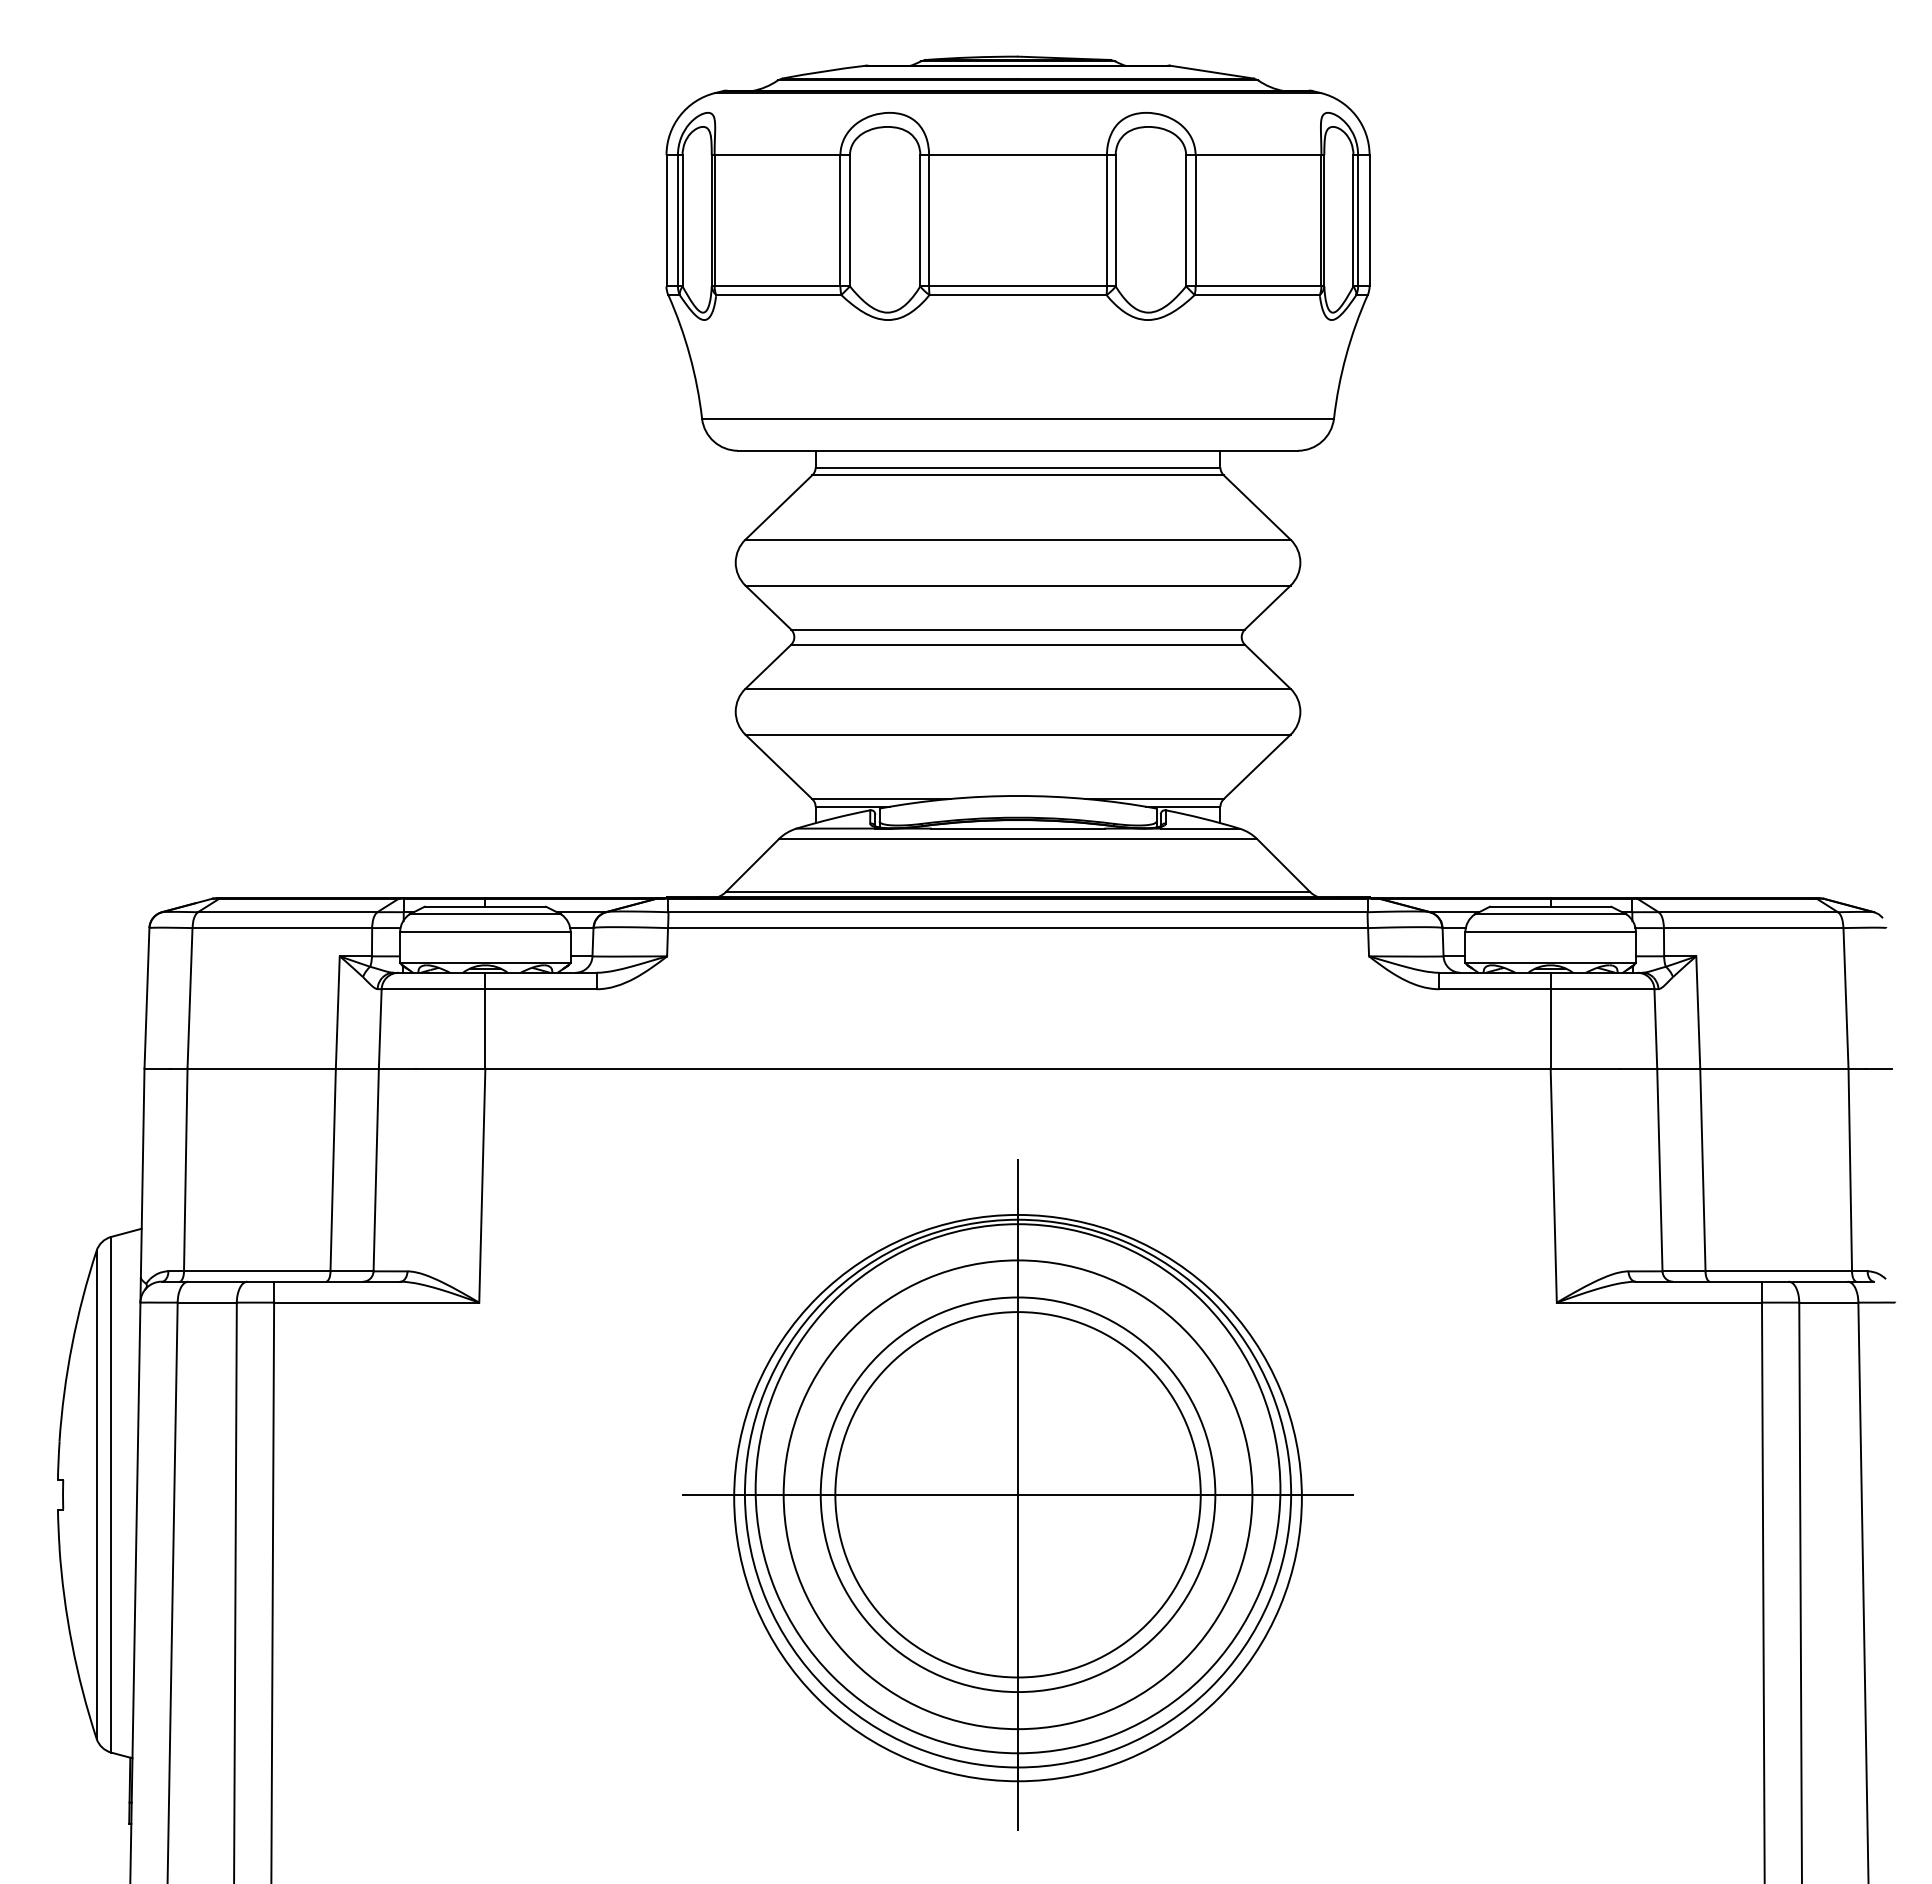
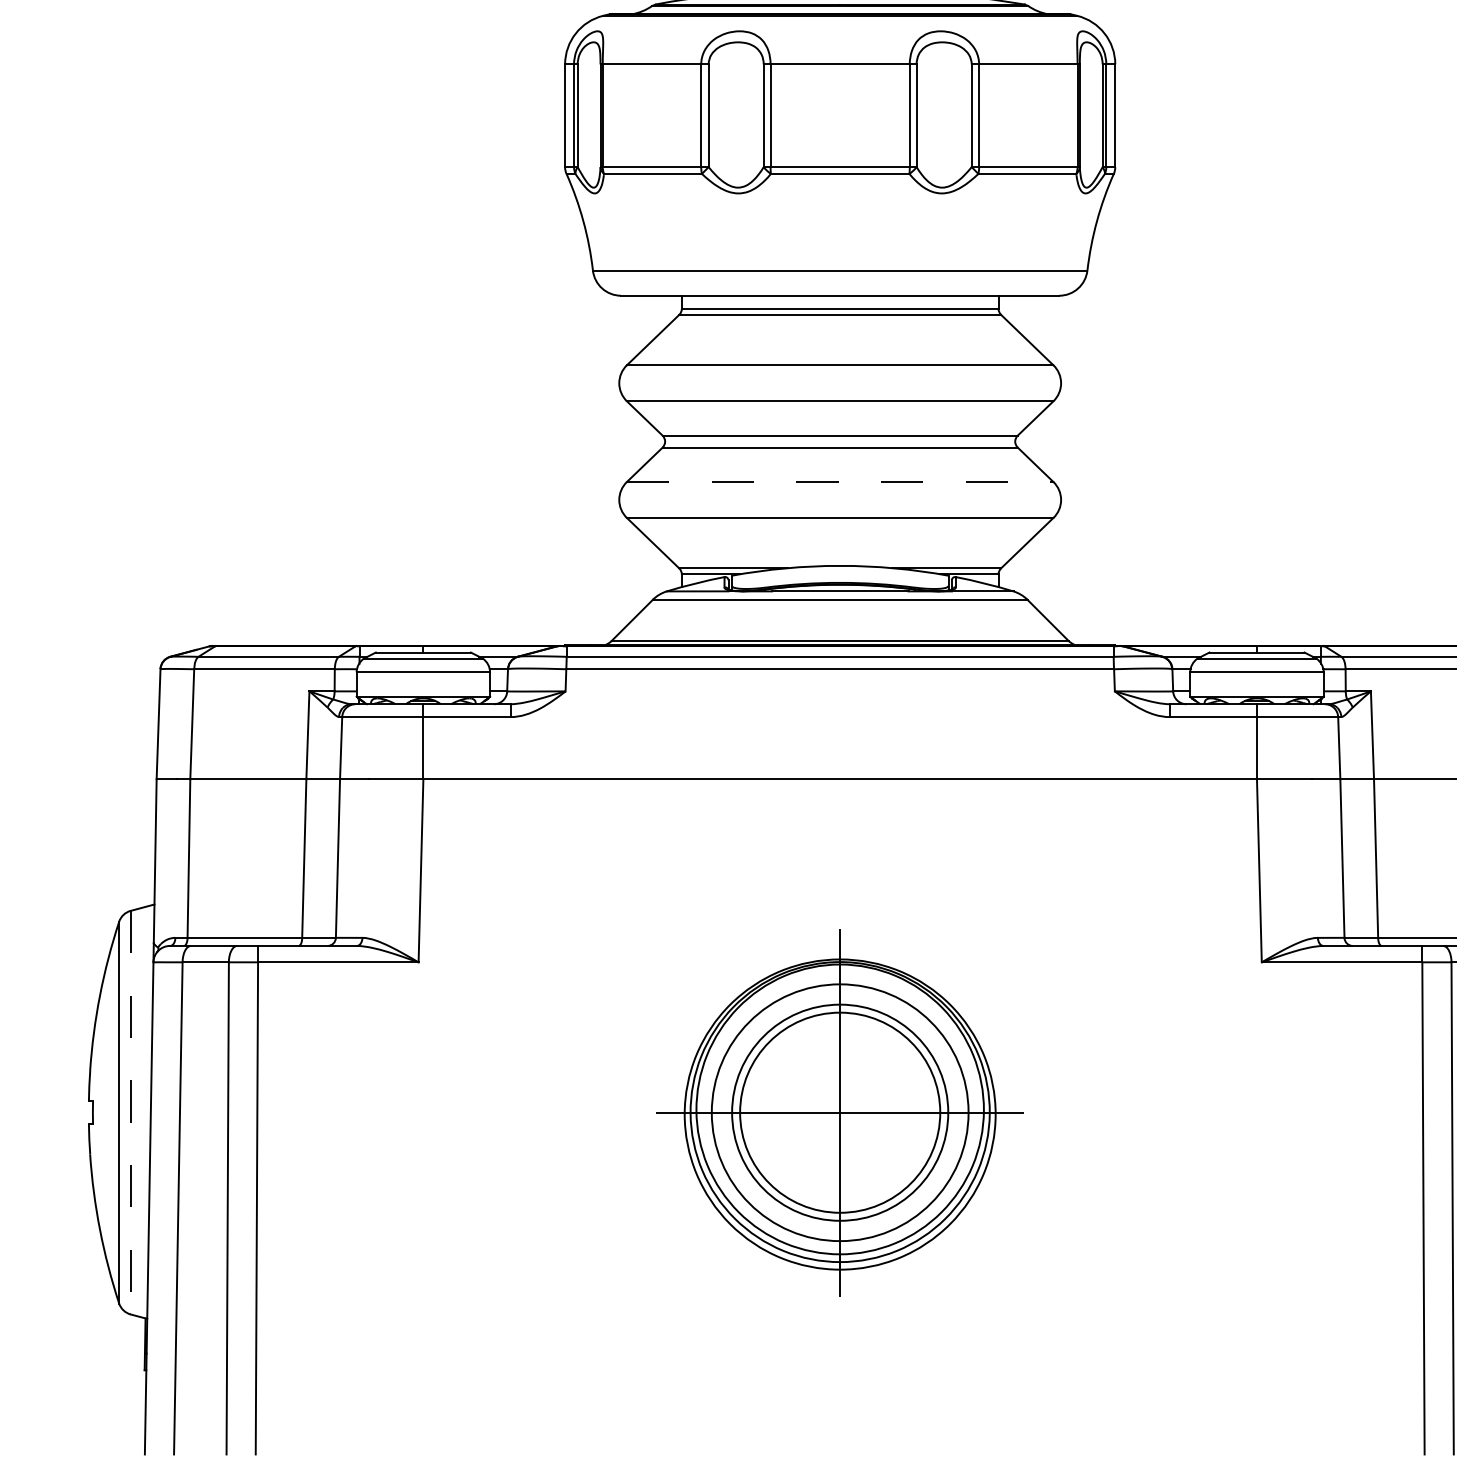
line: (1018, 688) -> (840, 481), solid -> dashed
line: (111, 1494) -> (130, 1112), solid -> dashed
part: (1017, 1494) -> (839, 1112), size x0.7

